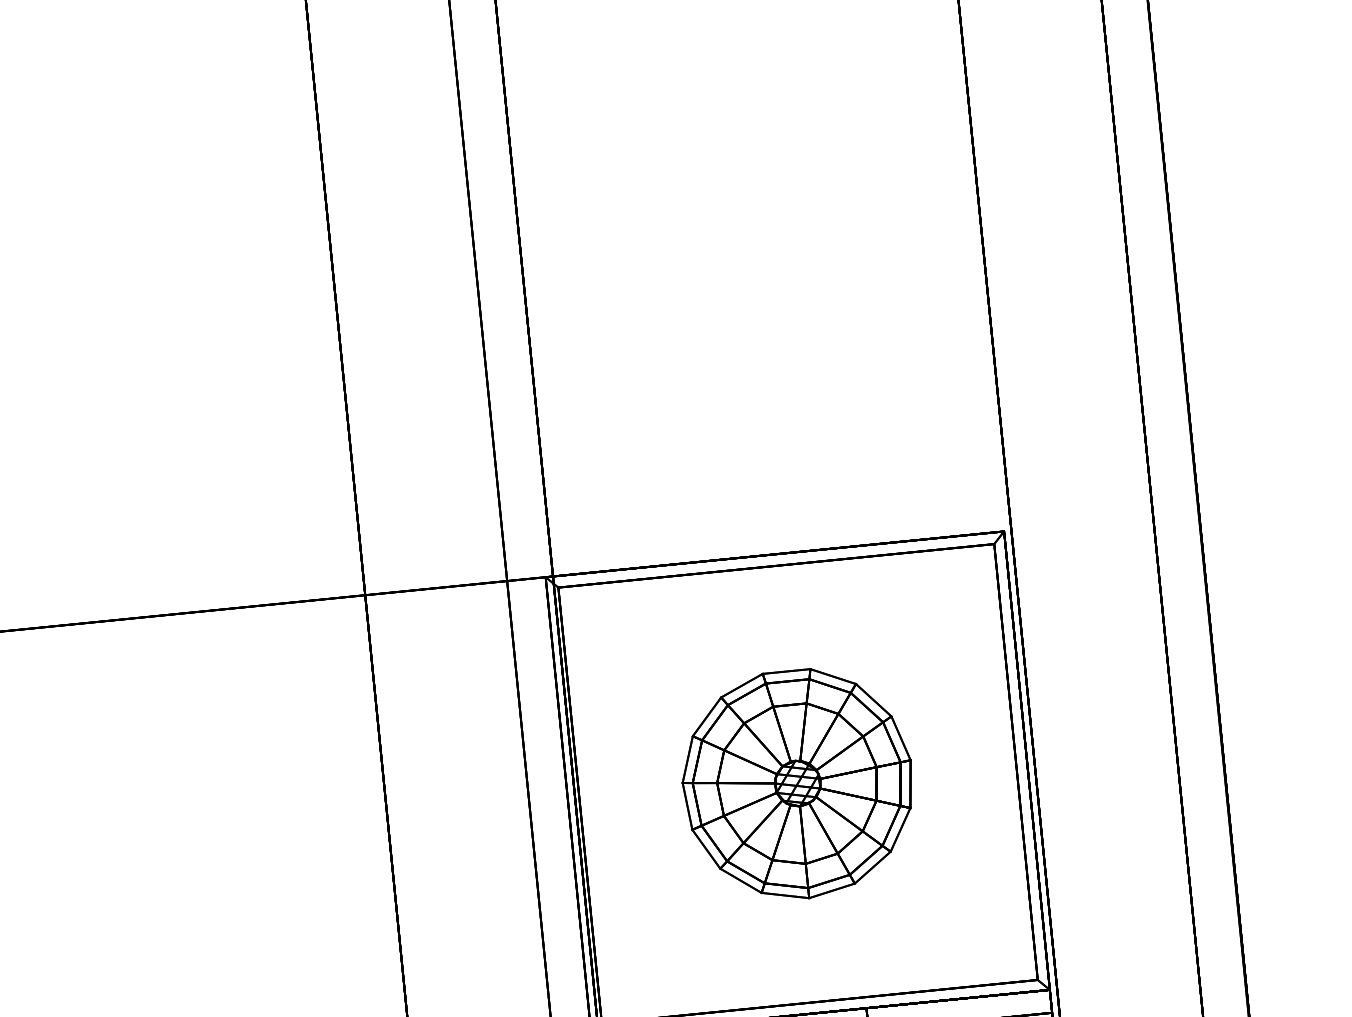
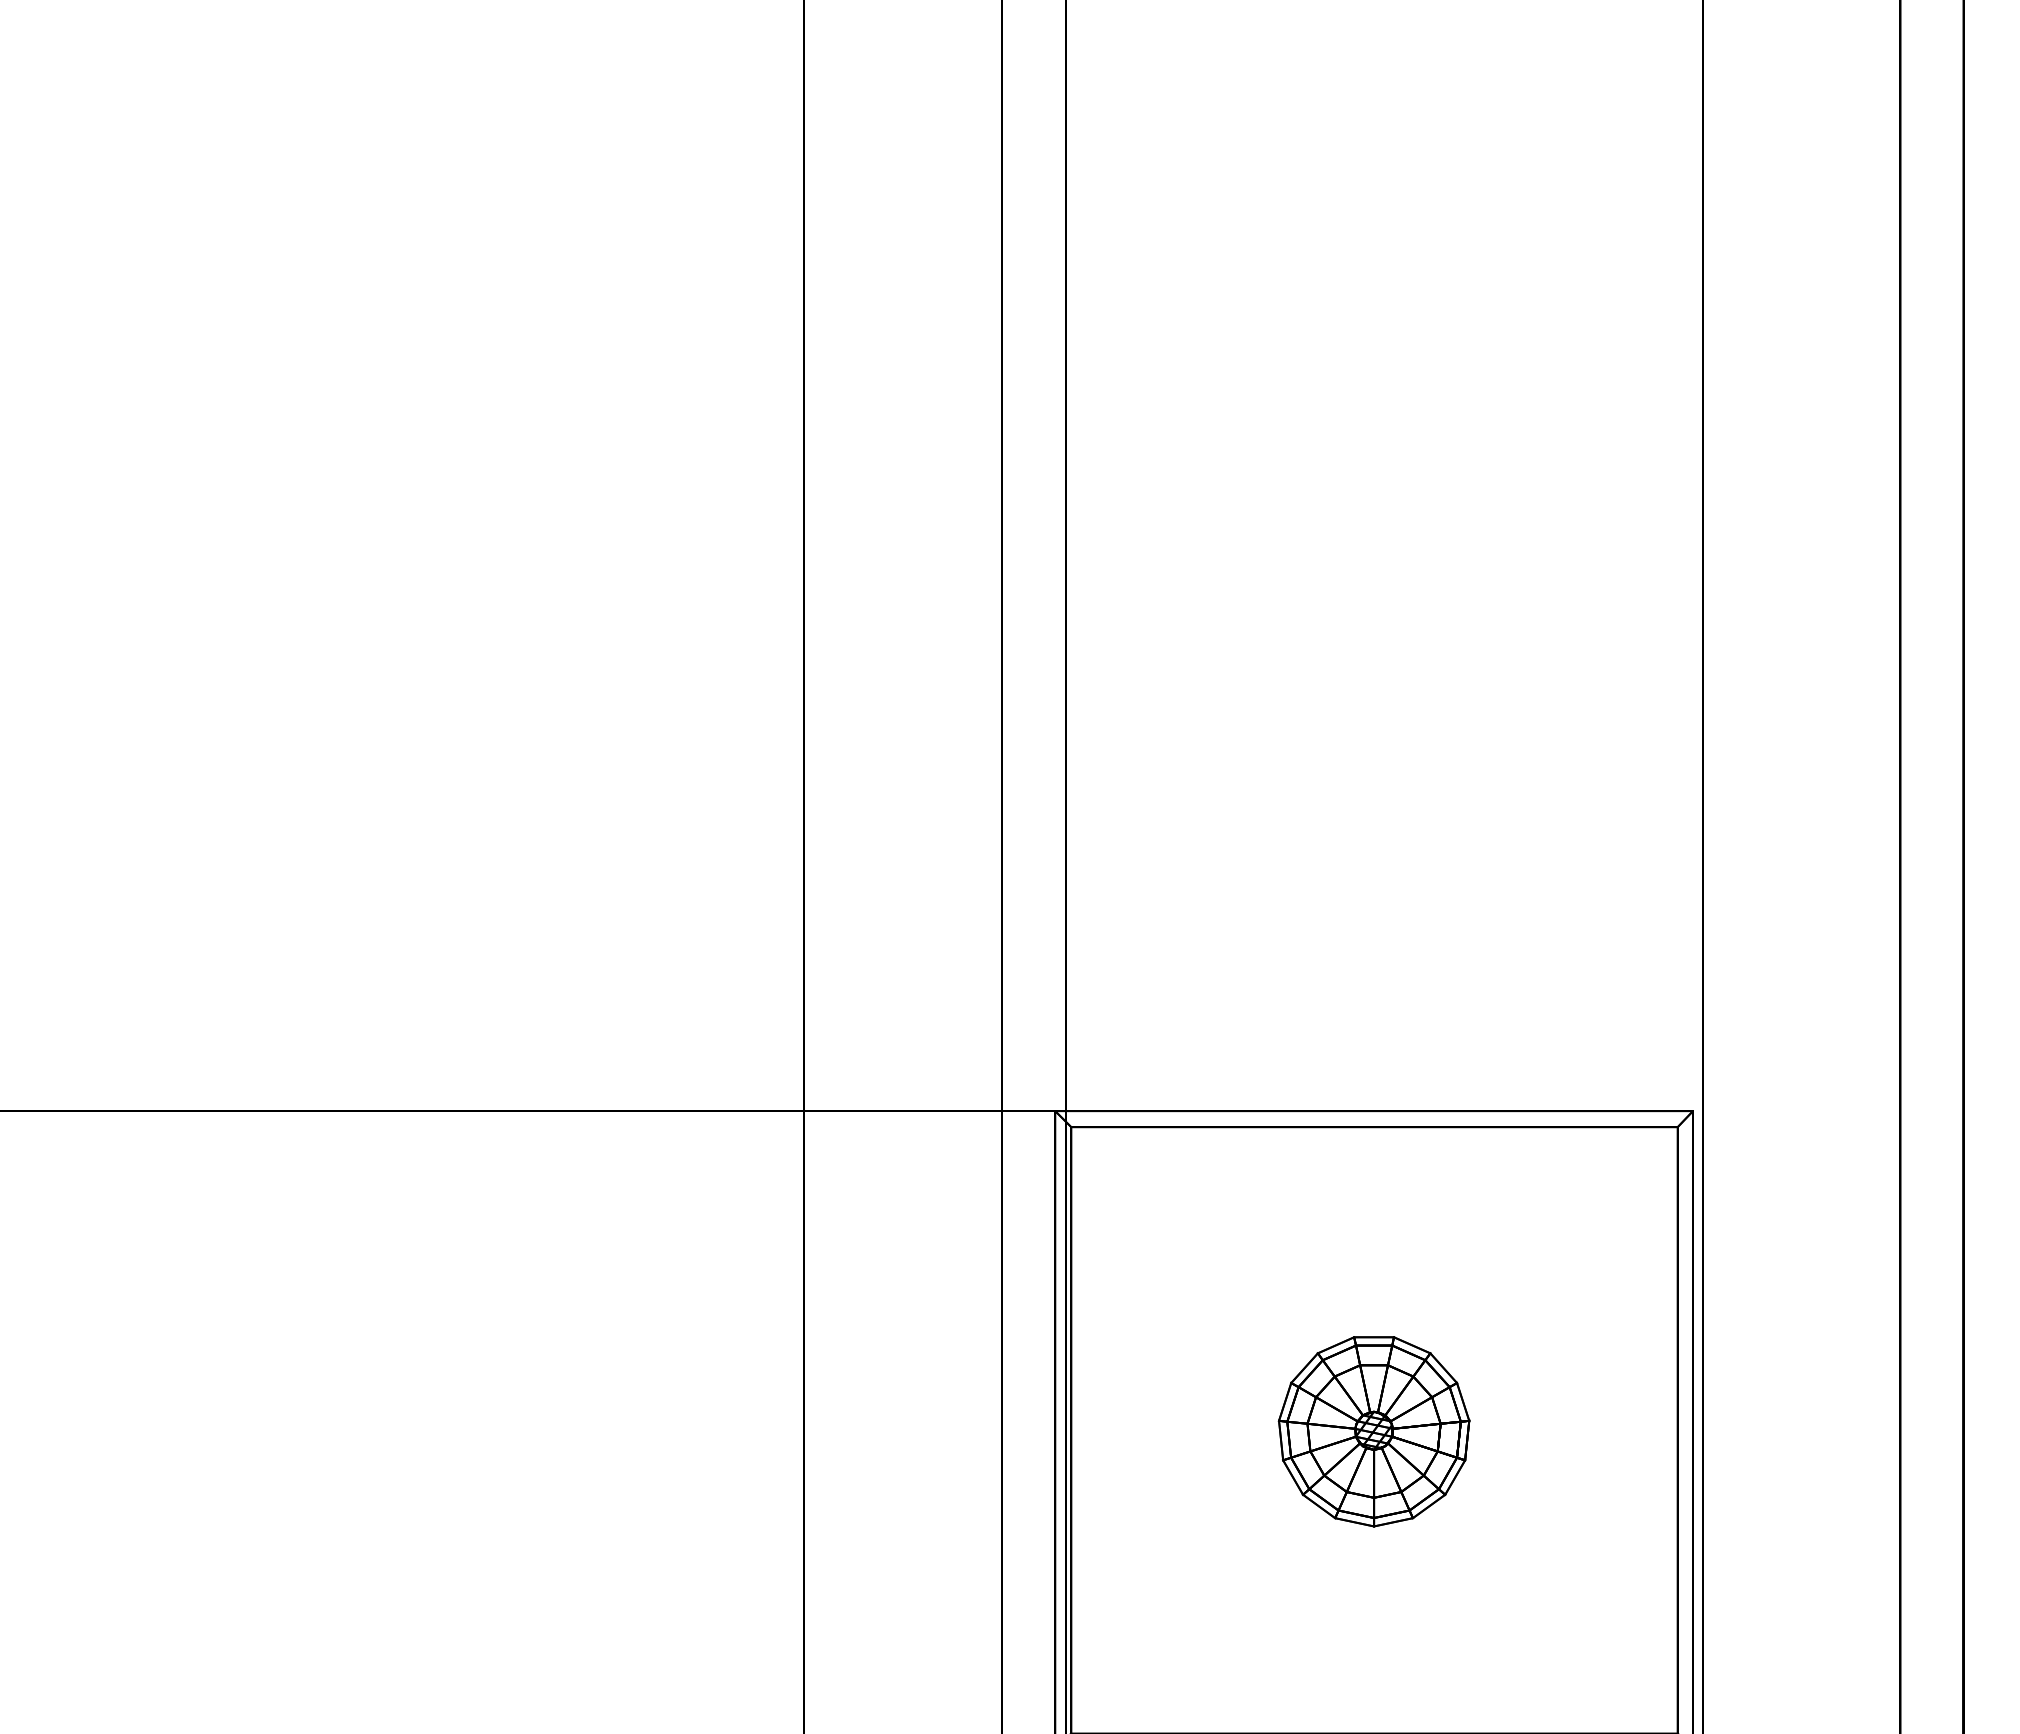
part: (797, 784) -> (1373, 1431), size x0.6

